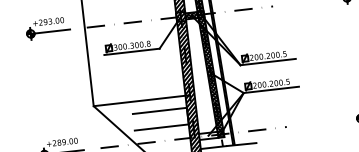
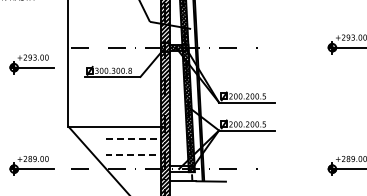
part: (47, 28) -> (31, 64), moved
line: (187, 116) -> (160, 147), solid -> dashed

